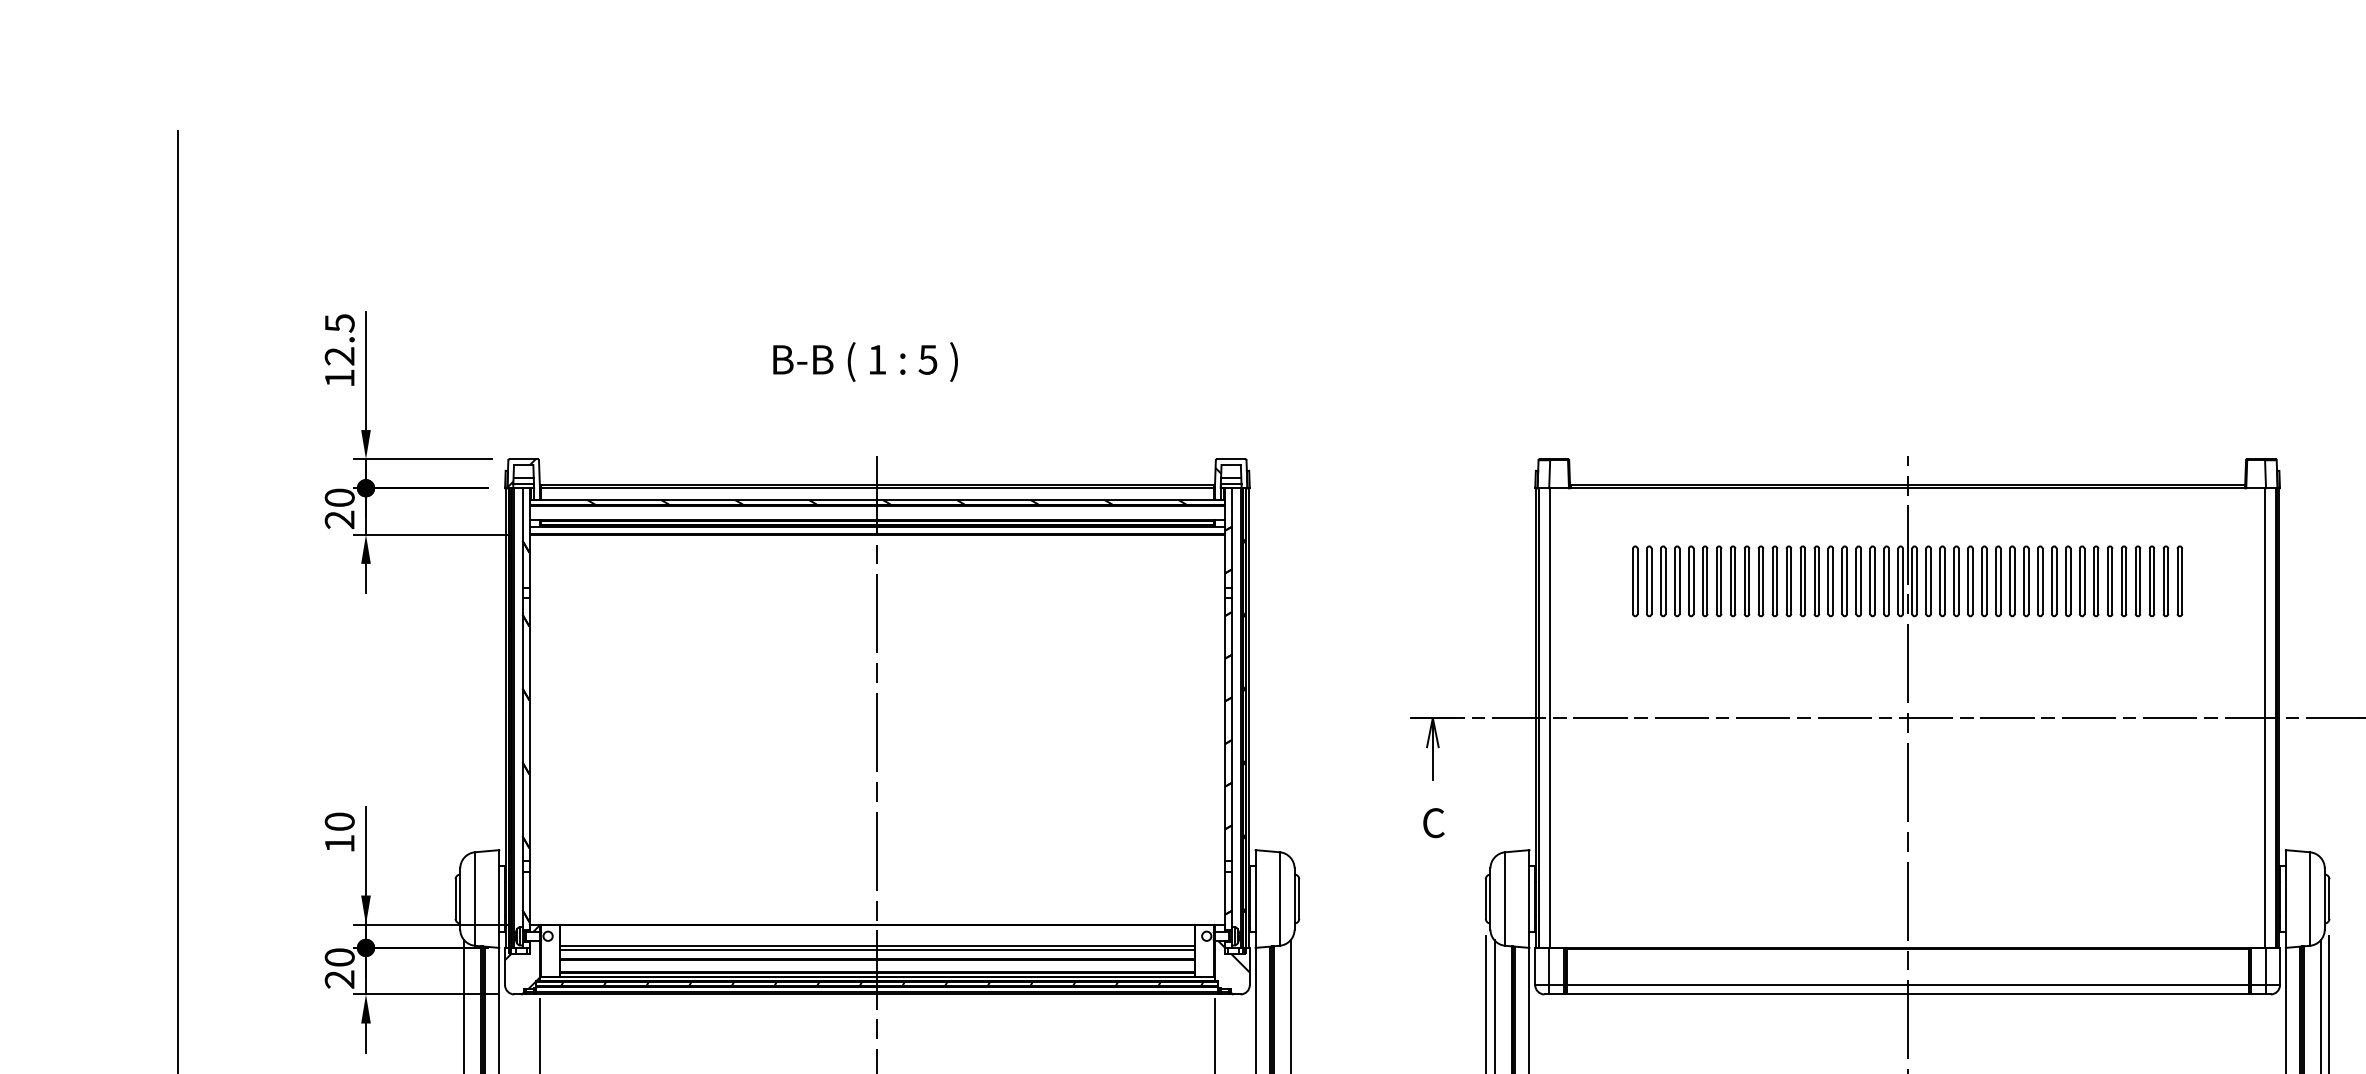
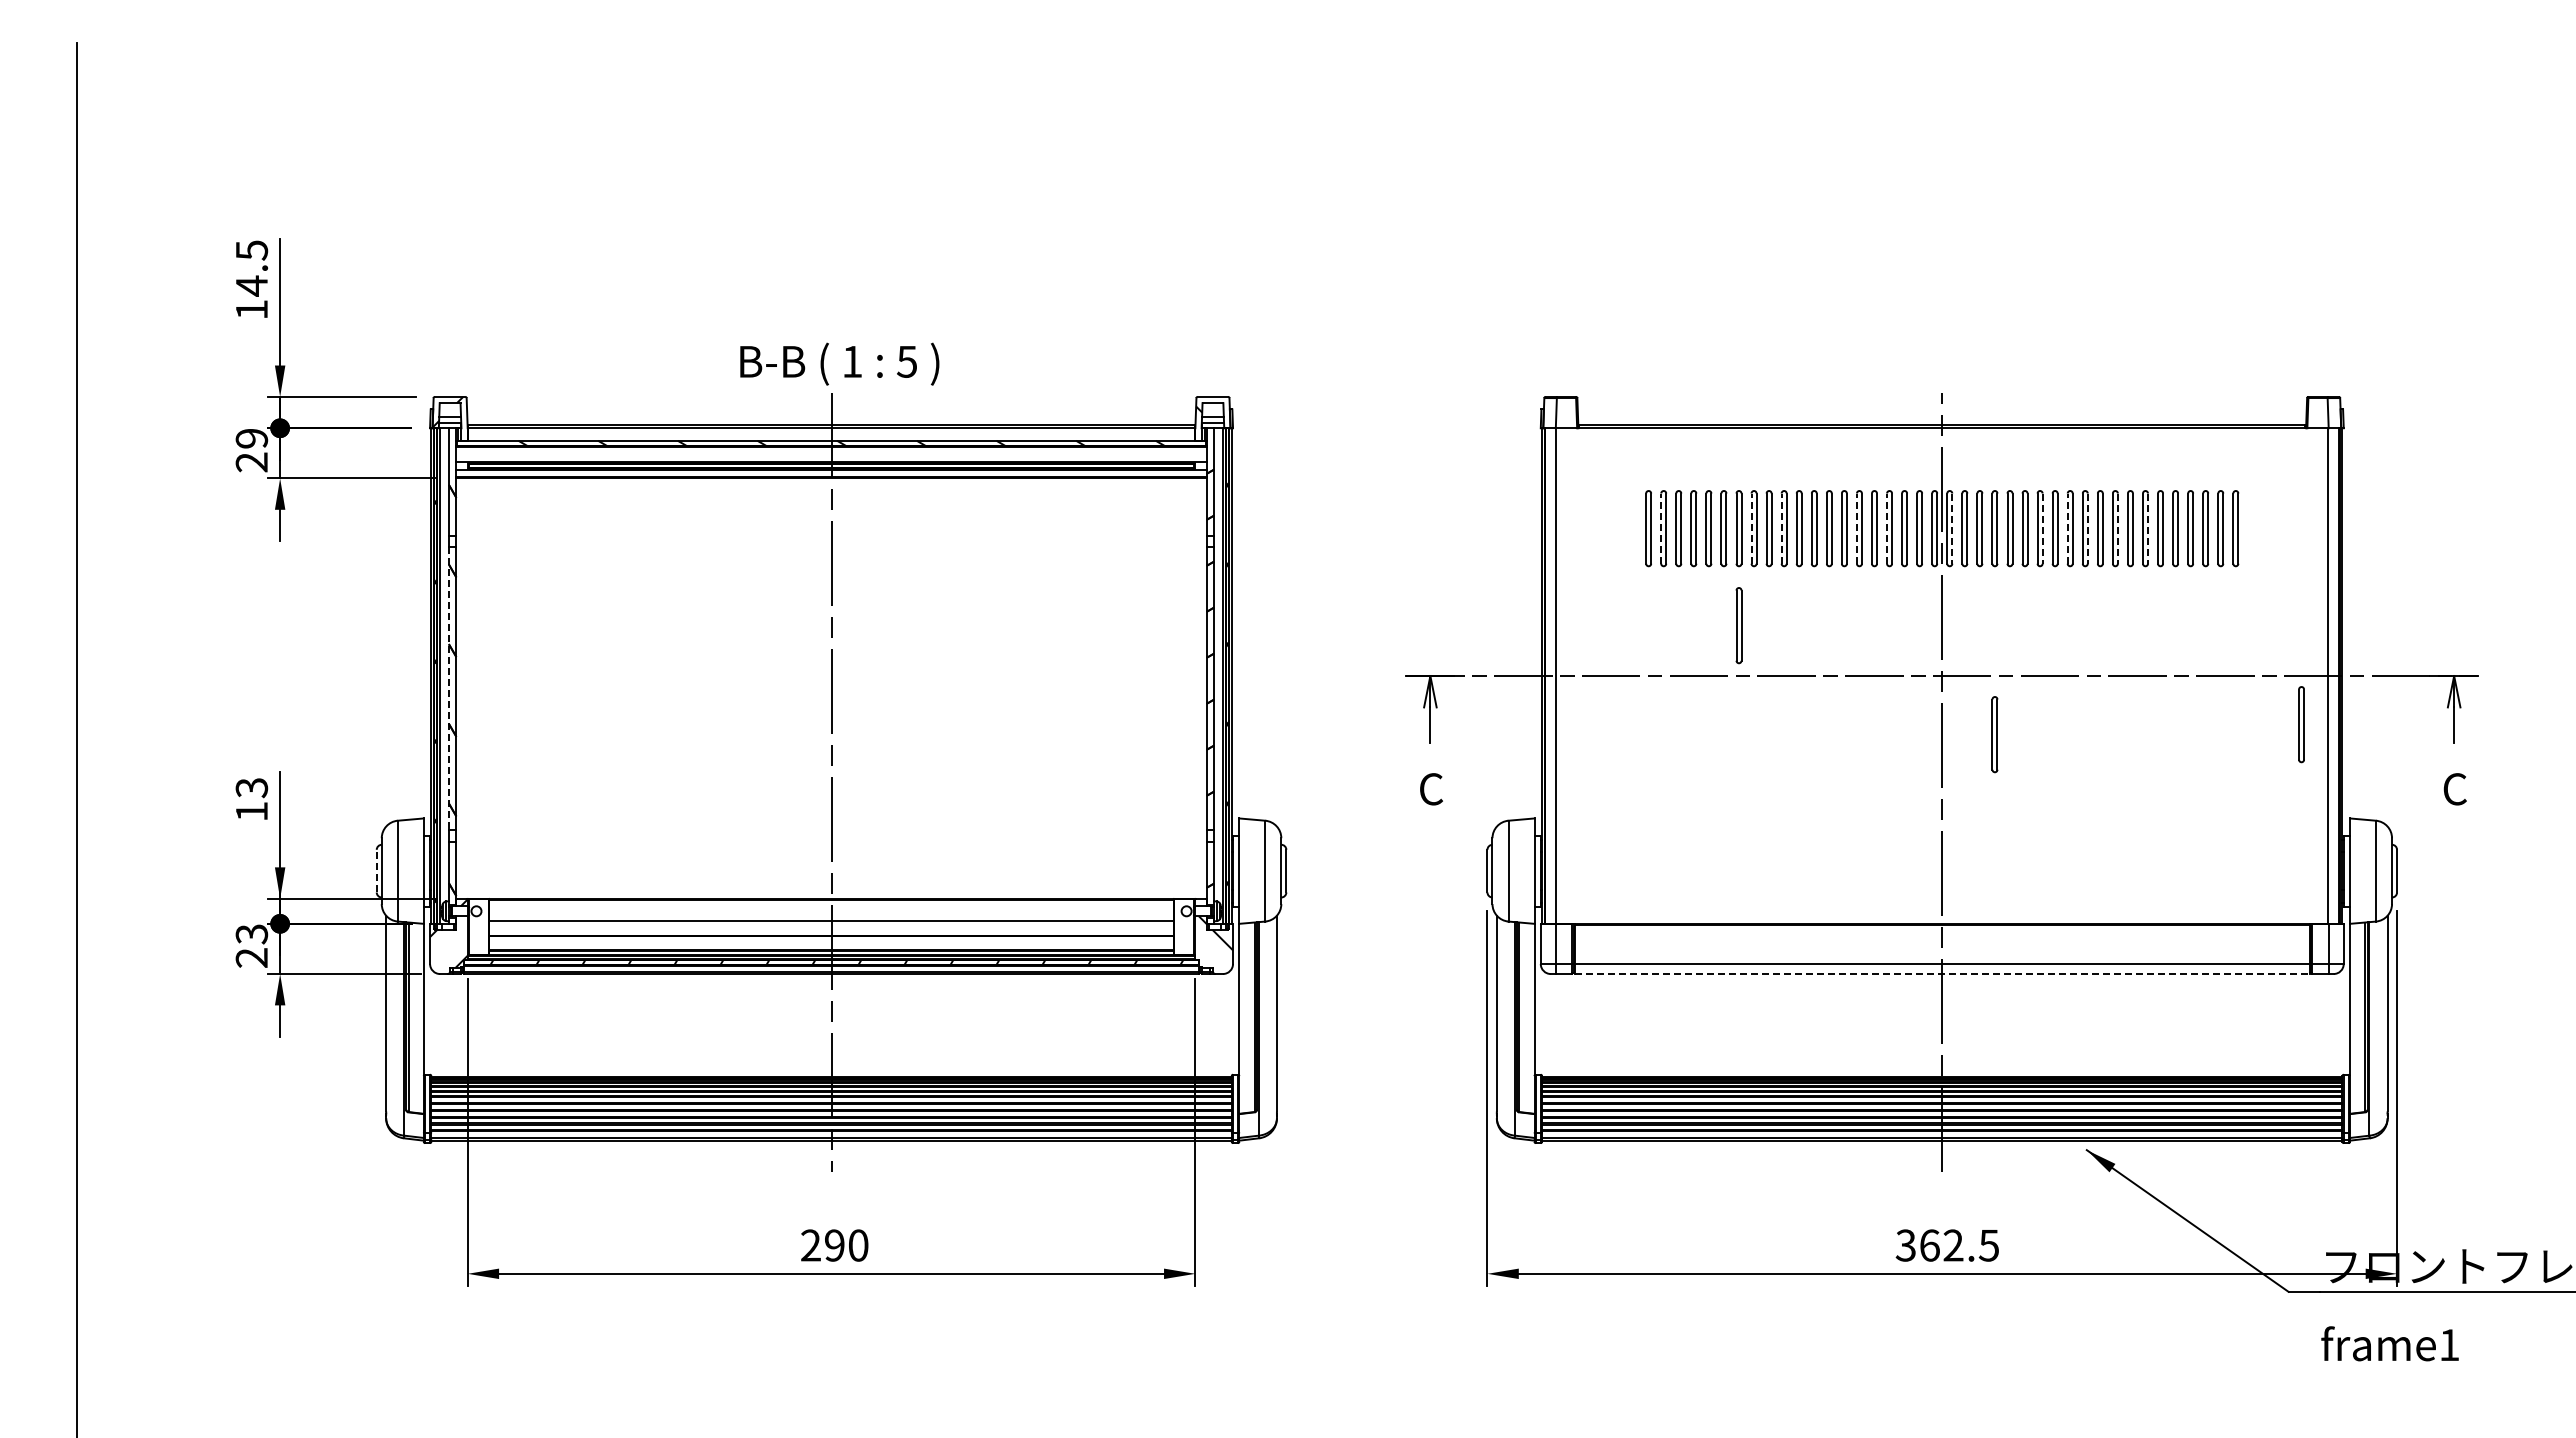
text: (339, 355) -> (251, 285), 12.5 -> 14.5
text: (865, 361) -> (839, 363), moved
text: (339, 497) -> (251, 438), 20 -> 29
line: (1647, 581) -> (1661, 528), solid -> dashed
line: (1730, 581) -> (1751, 528), solid -> dashed
line: (1758, 581) -> (1781, 528), solid -> dashed
line: (1828, 581) -> (1856, 528), solid -> dashed
line: (1856, 581) -> (1887, 528), solid -> dashed
line: (2023, 581) -> (2067, 528), solid -> dashed
line: (1917, 582) -> (1952, 529), solid -> dashed
line: (2000, 582) -> (2042, 529), solid -> dashed
line: (2042, 582) -> (2087, 529), solid -> dashed
line: (2070, 582) -> (2117, 529), solid -> dashed
line: (2098, 582) -> (2148, 529), solid -> dashed
part: (1718, 671) -> (1738, 625), added
line: (522, 729) -> (448, 688), solid -> dashed
part: (2240, 763) -> (2301, 724), added
part: (1956, 772) -> (1994, 734), added
text: (339, 822) -> (251, 788), 10 -> 13
line: (455, 898) -> (376, 870), solid -> dashed
line: (877, 950) -> (831, 926), removed
text: (339, 957) -> (251, 934), 20 -> 23
line: (1907, 994) -> (1942, 974), solid -> dashed

